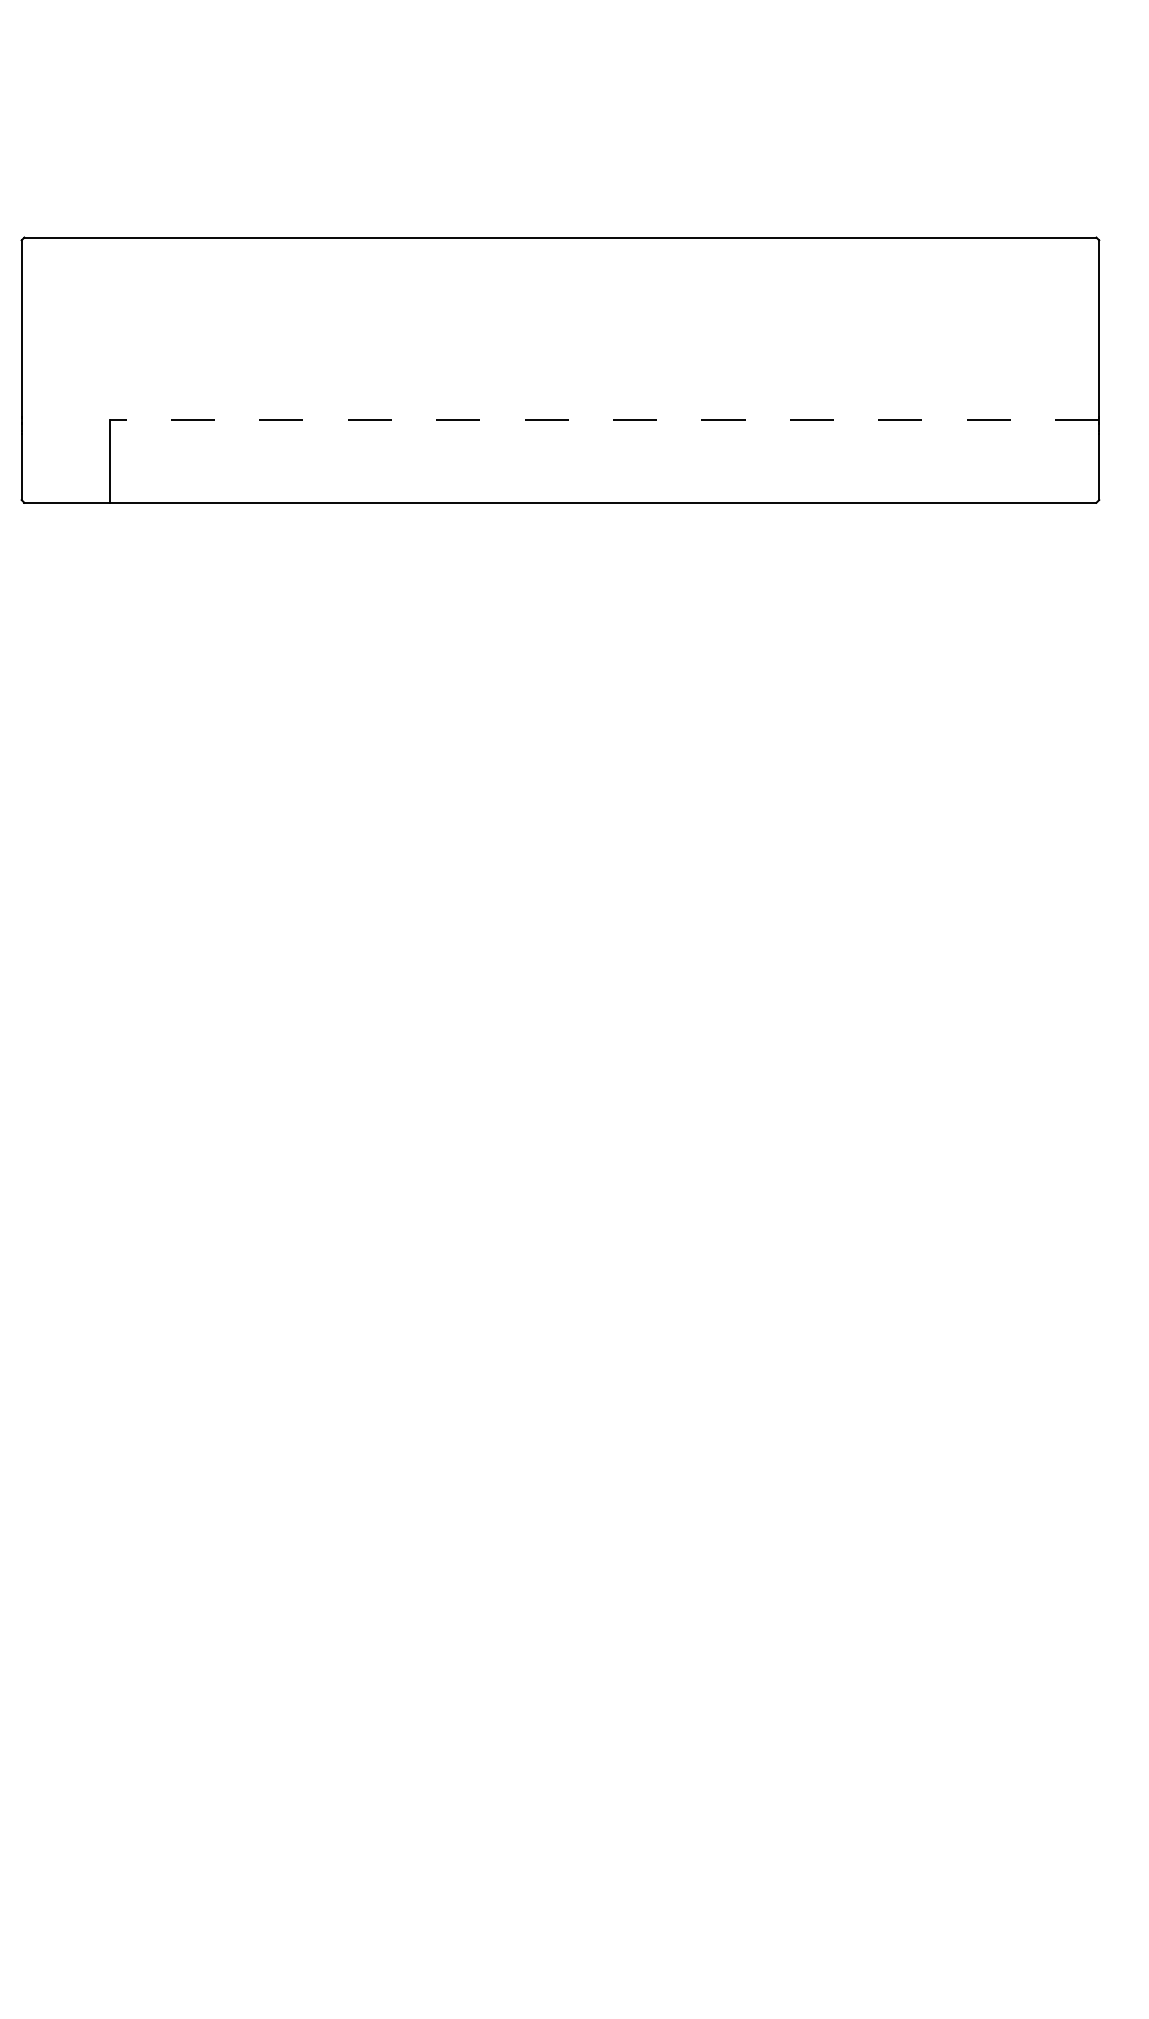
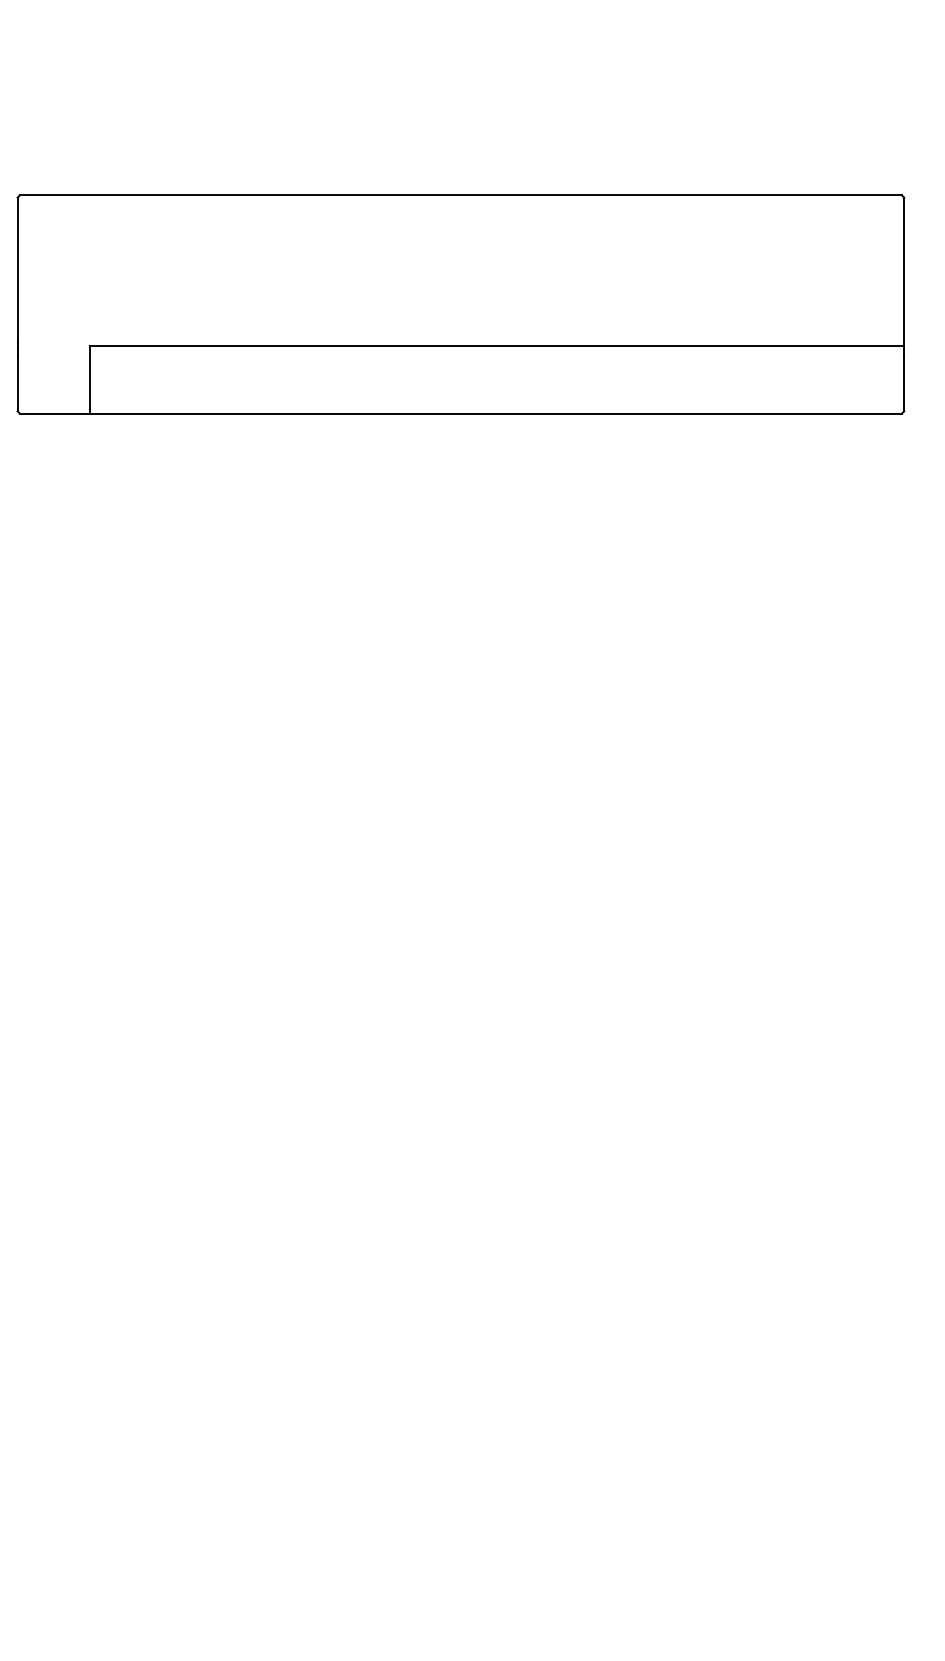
line: (604, 420) -> (497, 345), dashed -> solid

